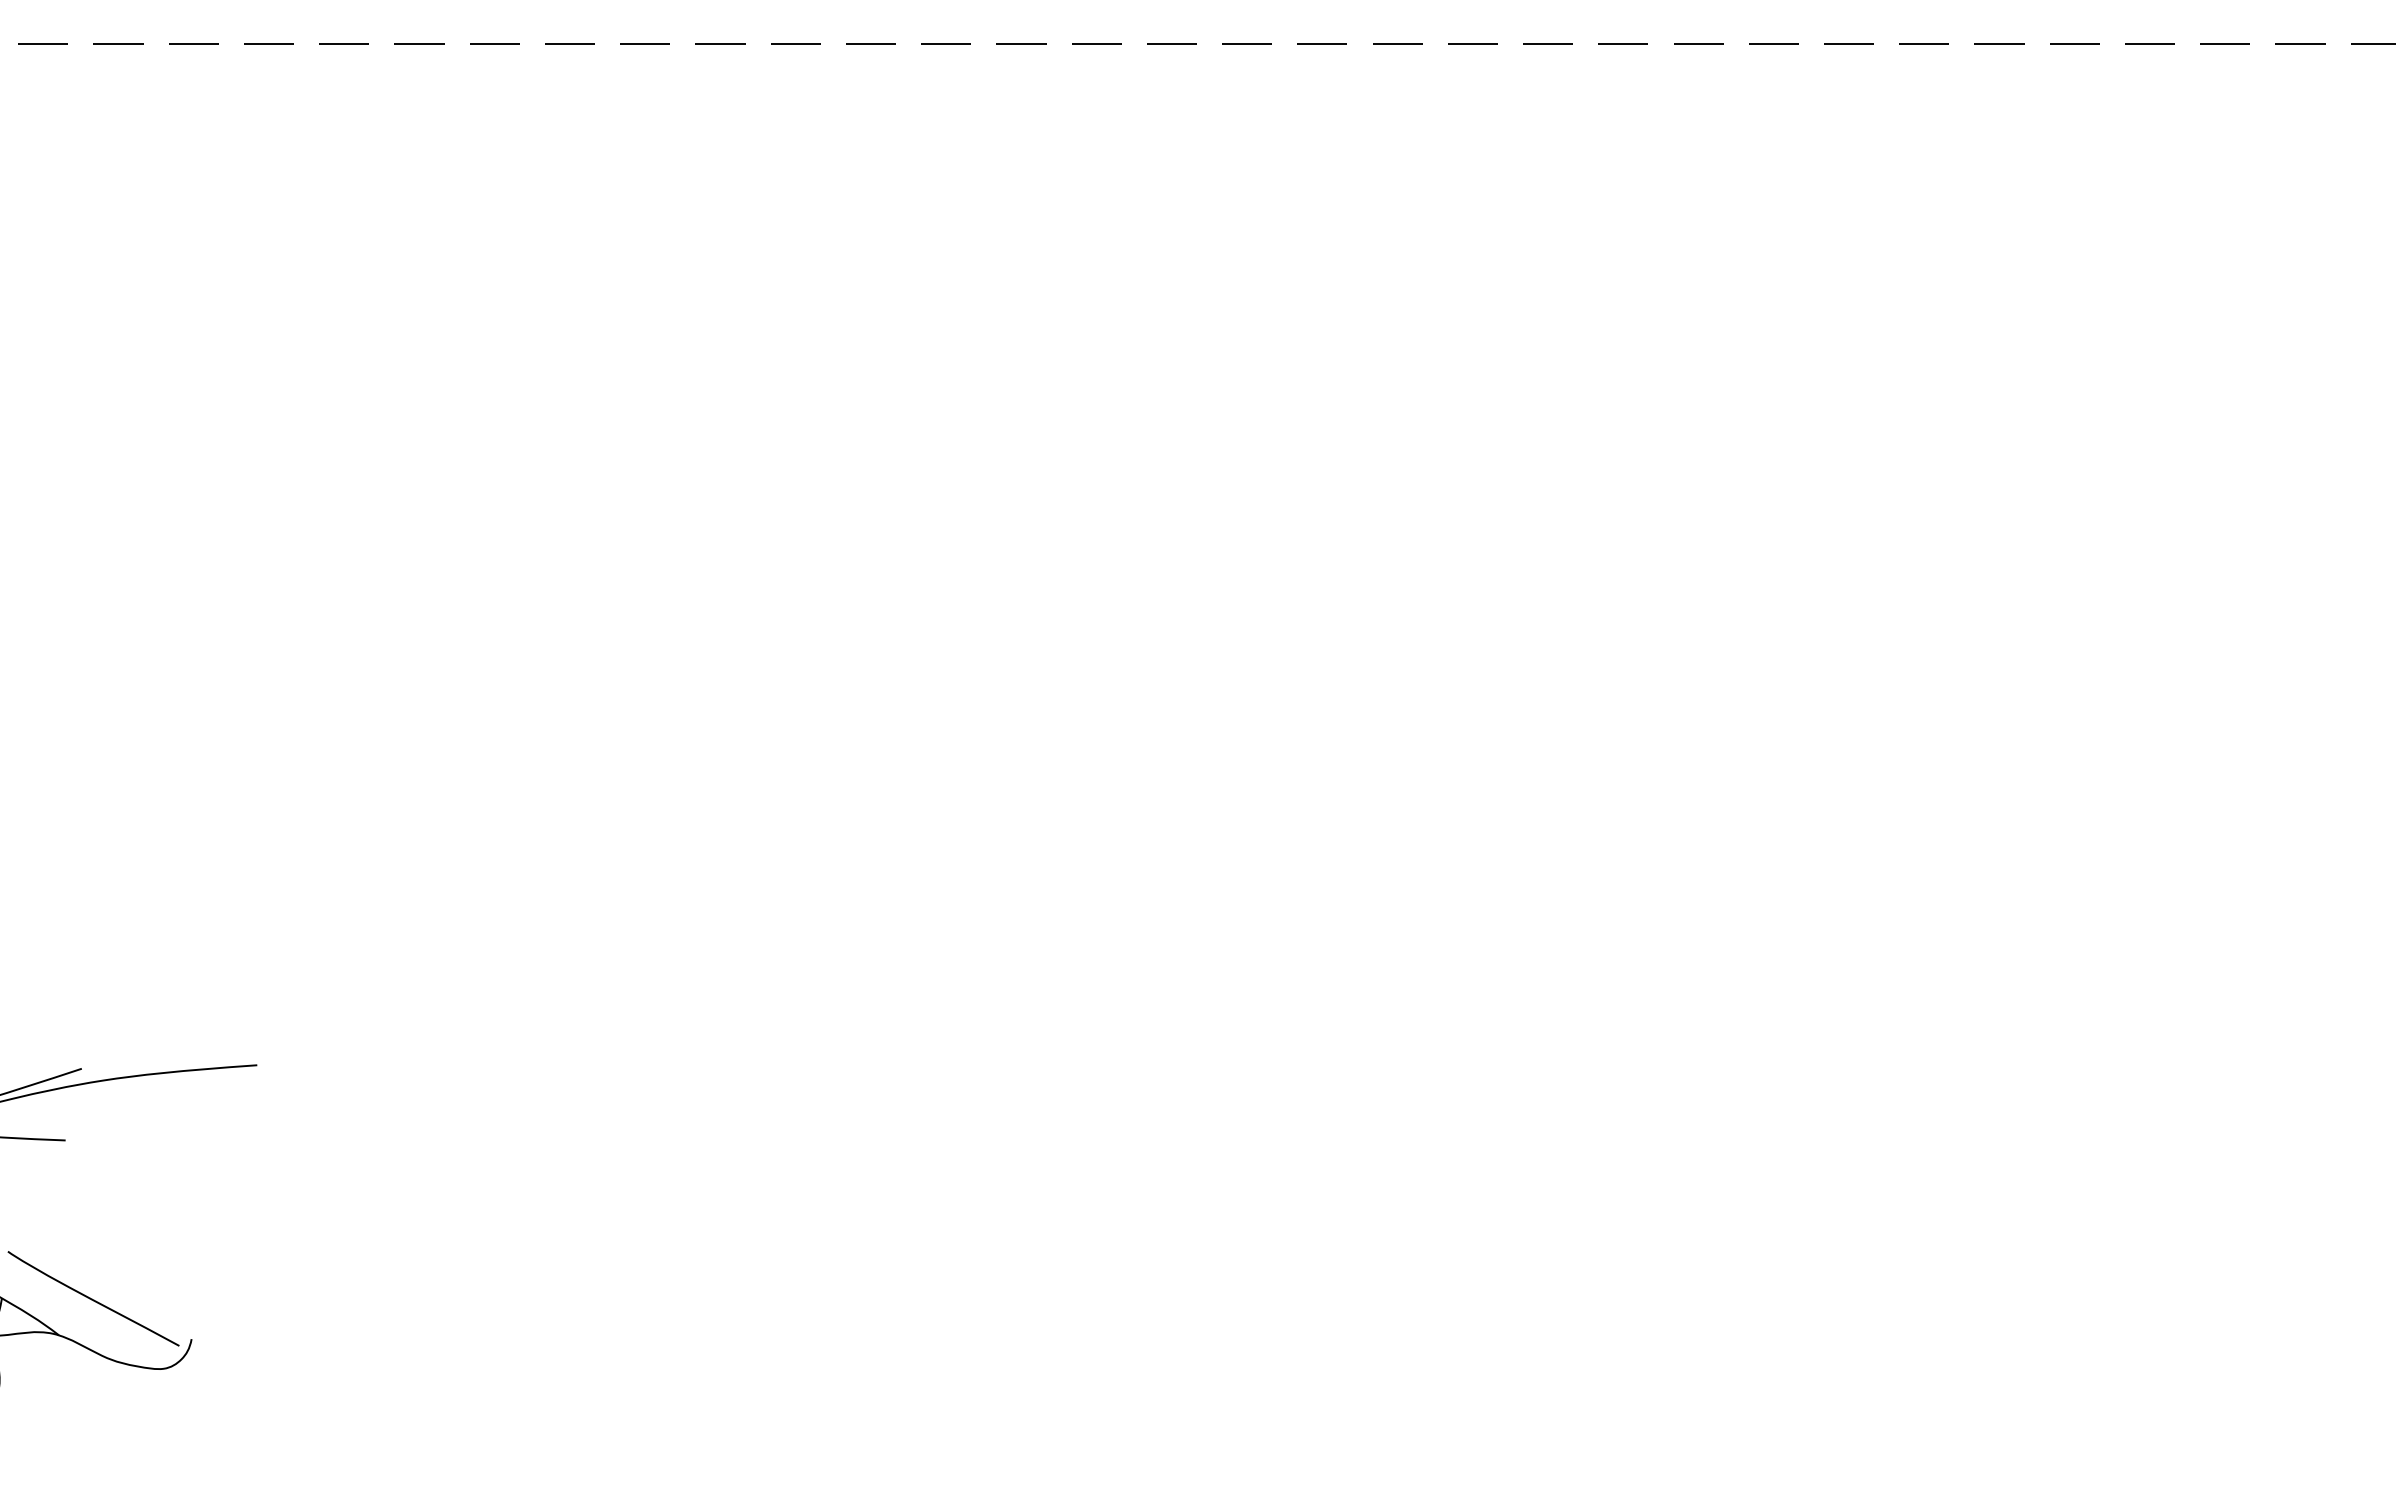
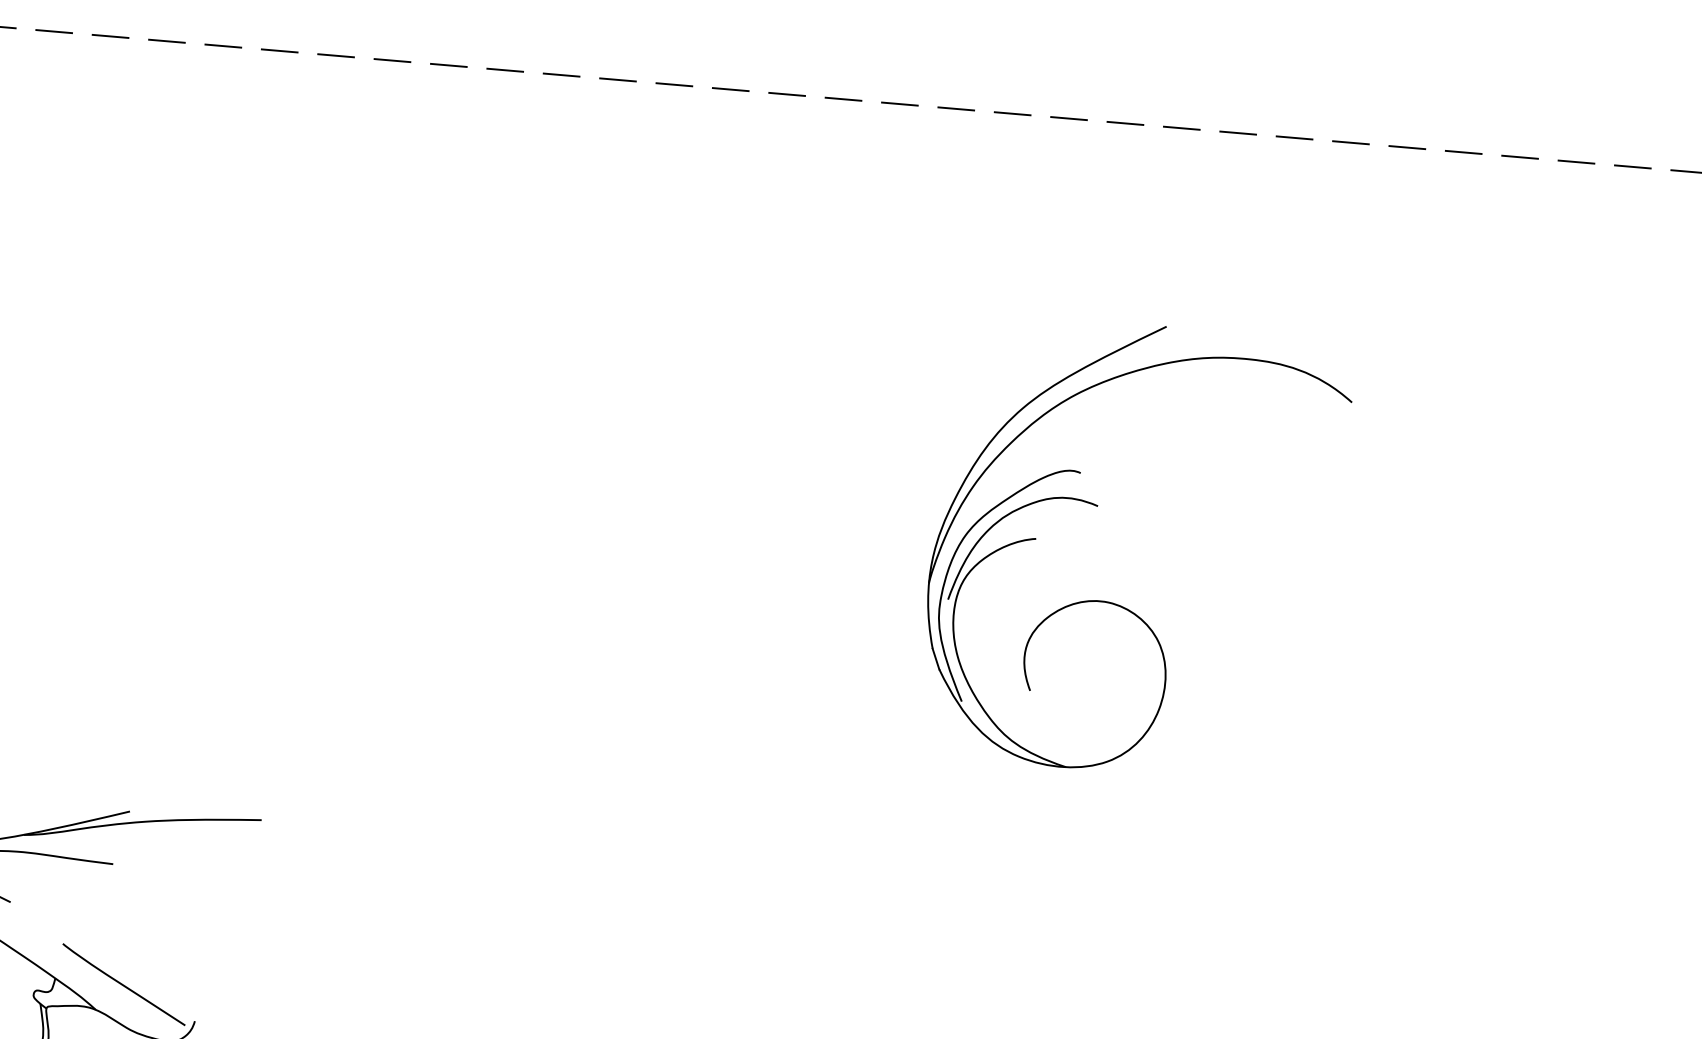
part: (1329, 554) -> (1097, 506), added

